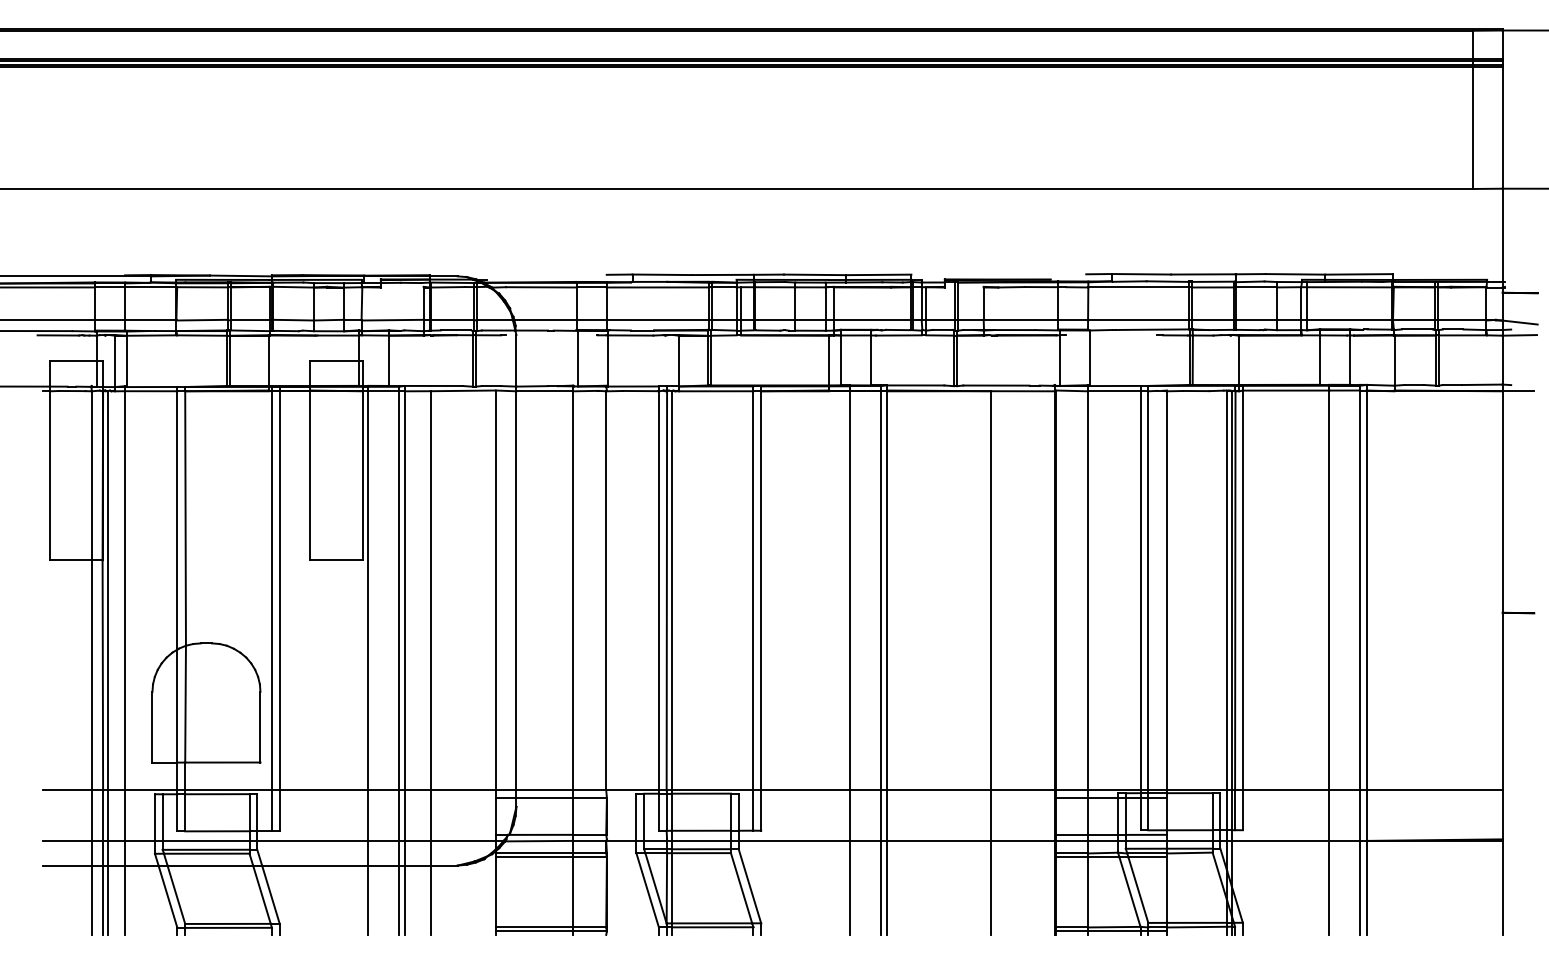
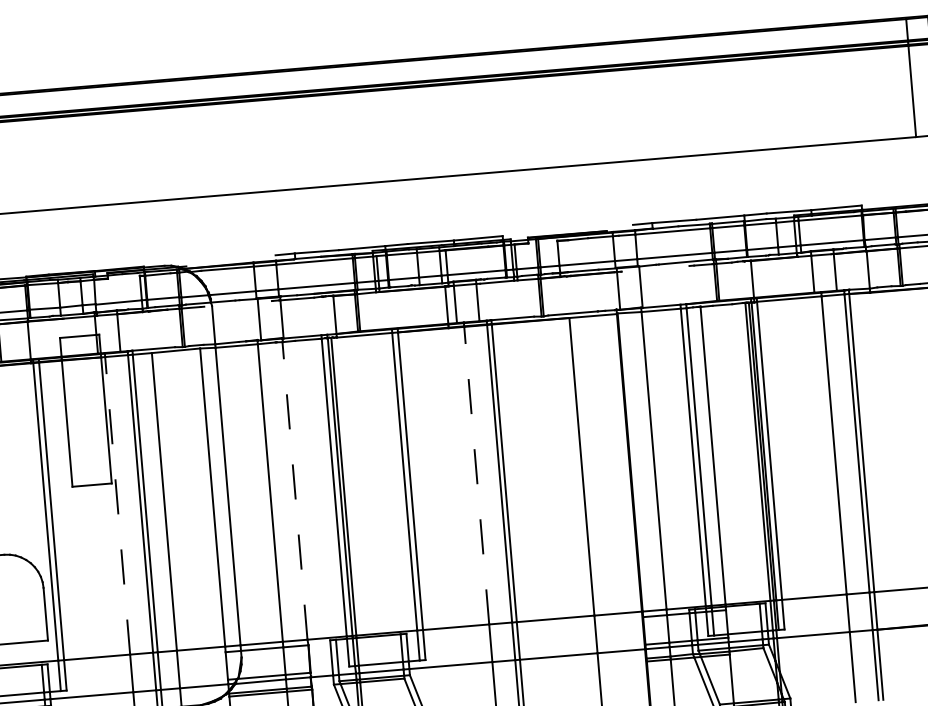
line: (368, 590) -> (117, 505), solid -> dashed
line: (606, 590) -> (295, 490), solid -> dashed
line: (850, 590) -> (477, 475), solid -> dashed

